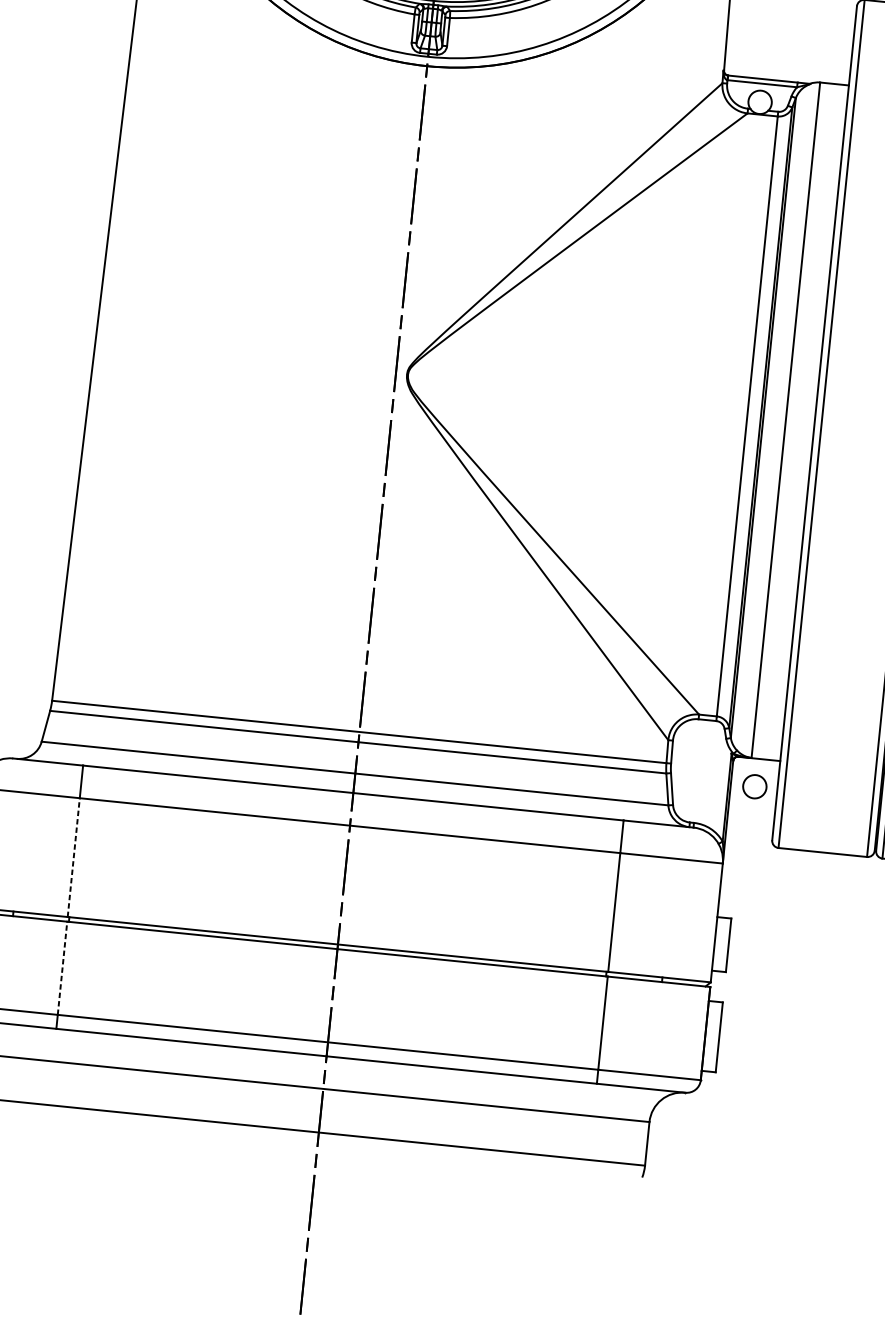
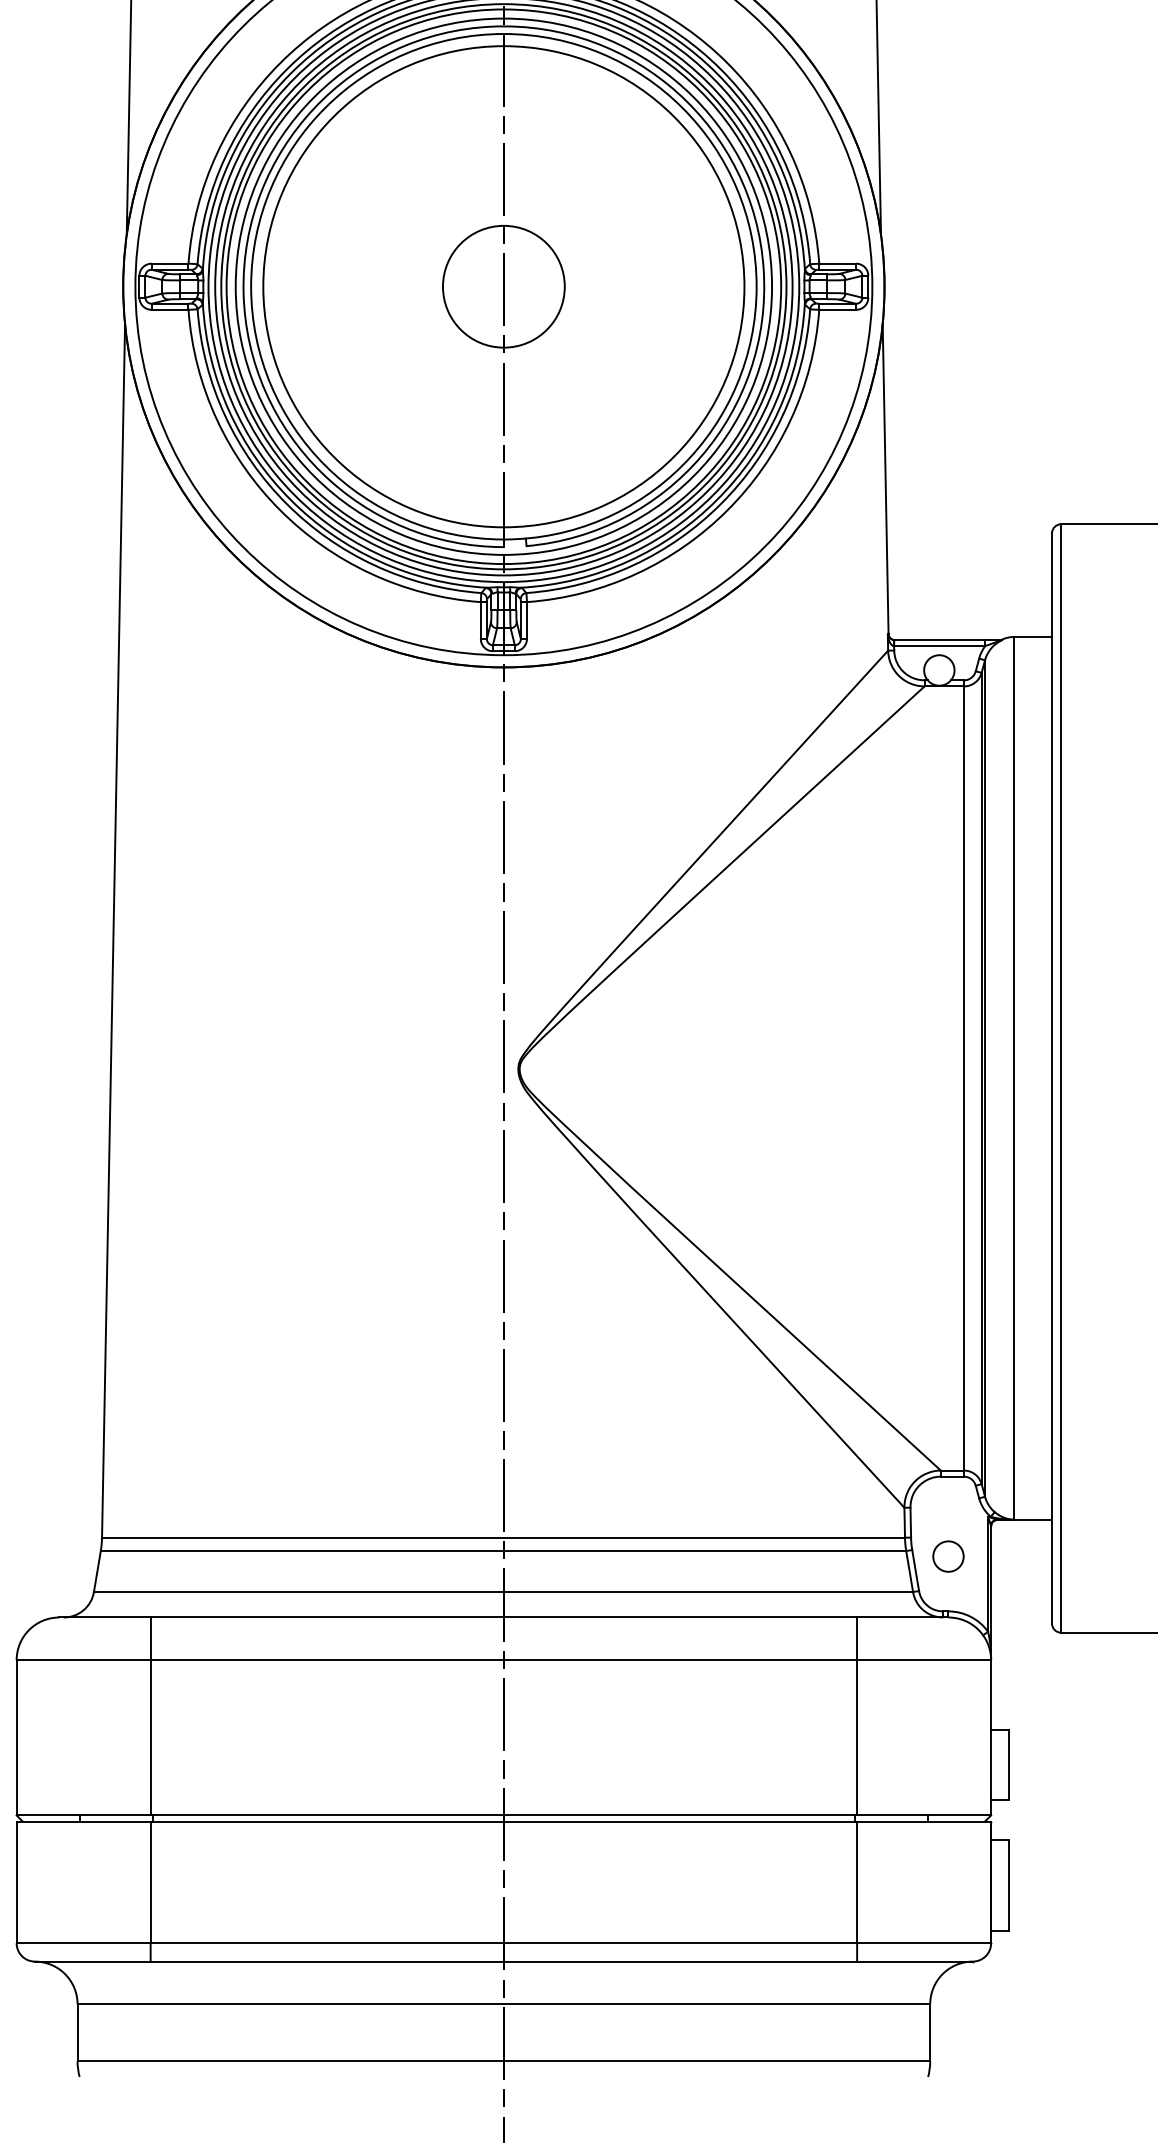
circle: (754, 786) -> (948, 1556), moved
line: (73, 857) -> (150, 1737), dashed -> solid
line: (62, 968) -> (150, 1882), dashed -> solid

